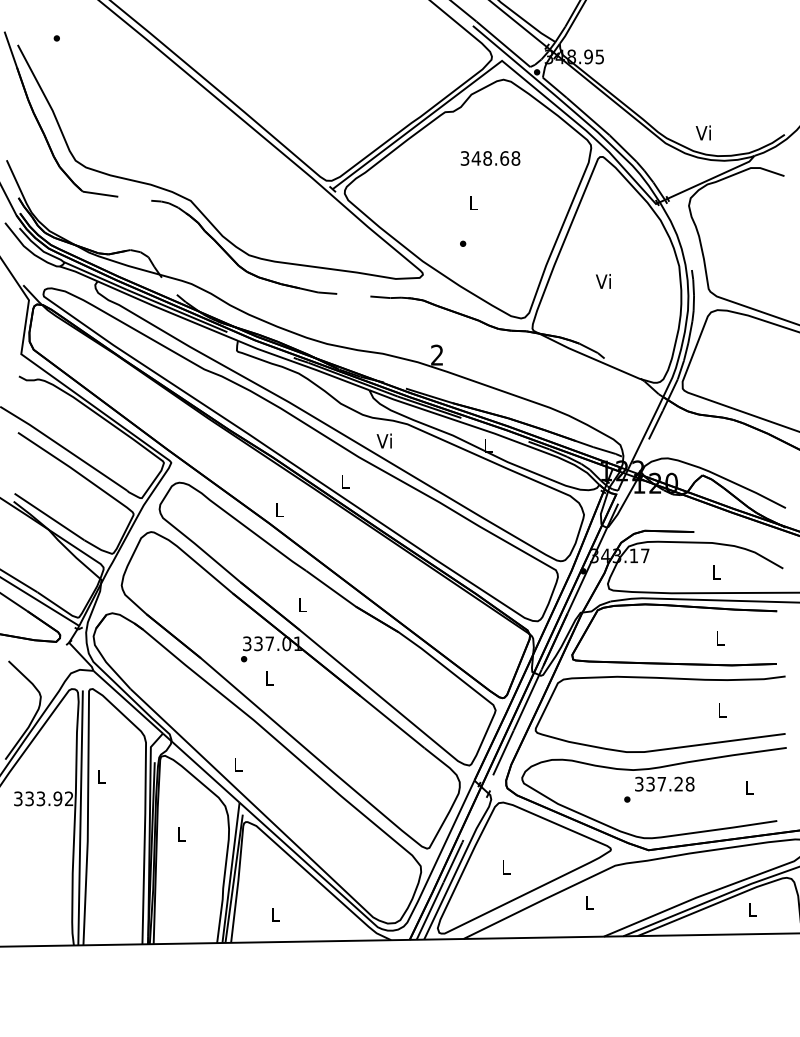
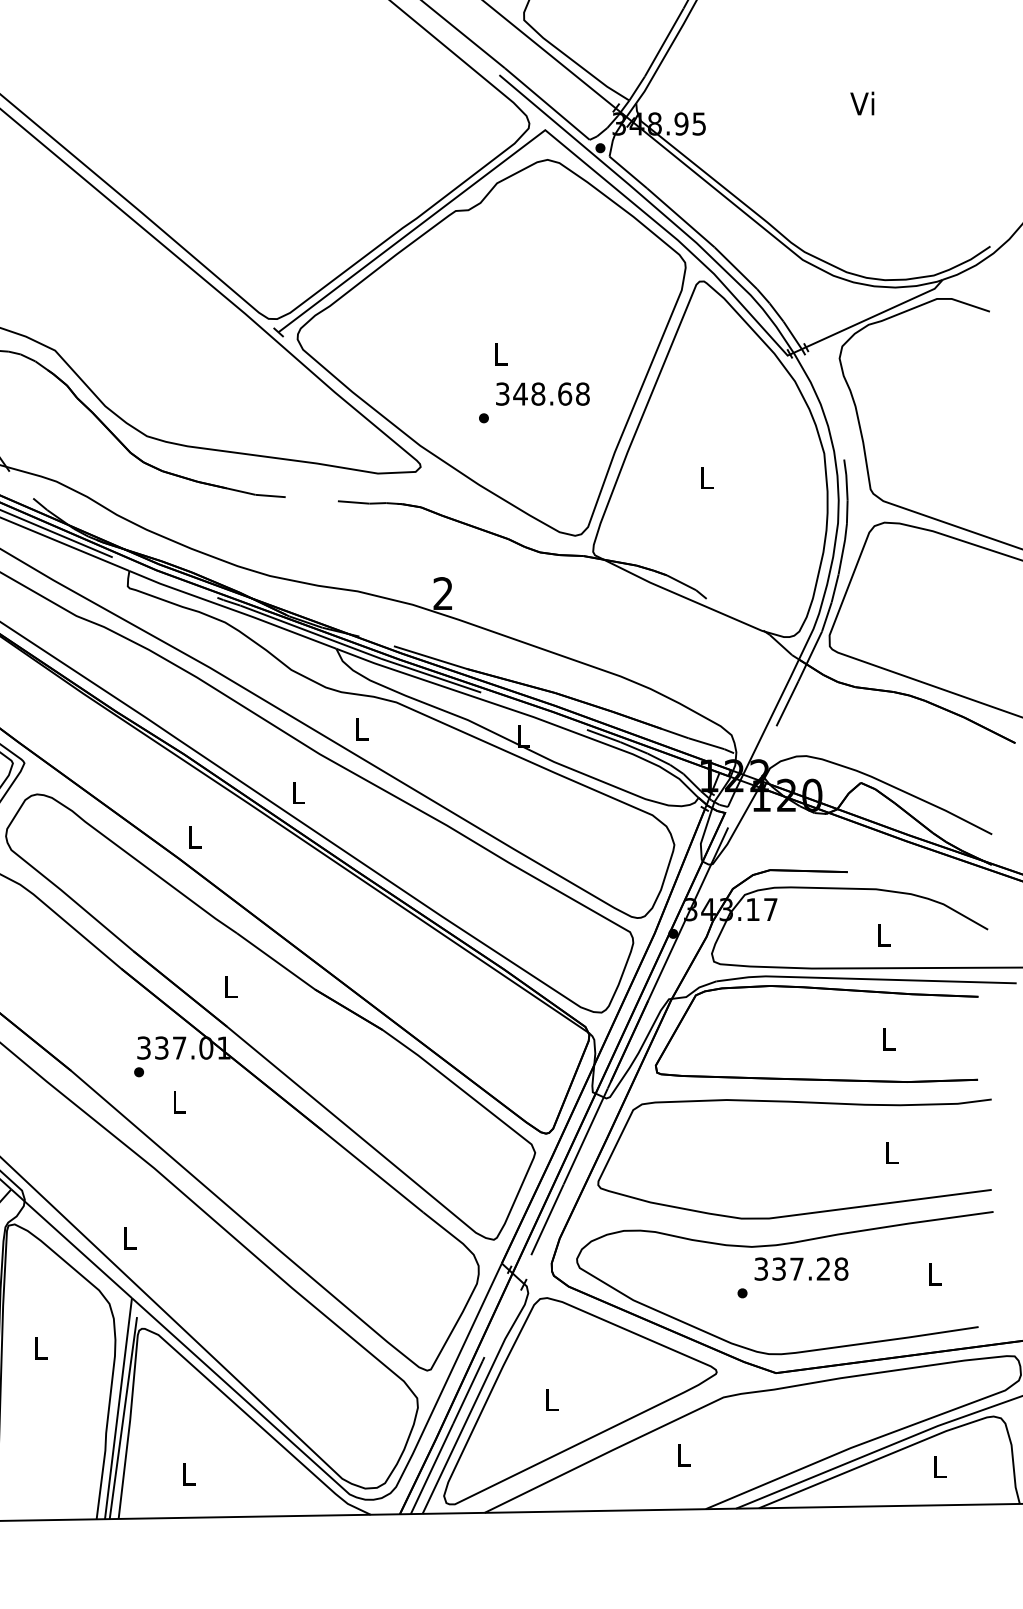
text: (702, 132) -> (860, 102), moved
text: (490, 158) -> (542, 394), moved
text: (602, 281) -> (703, 477), Vi -> L
text: (383, 440) -> (358, 727), Vi -> L

